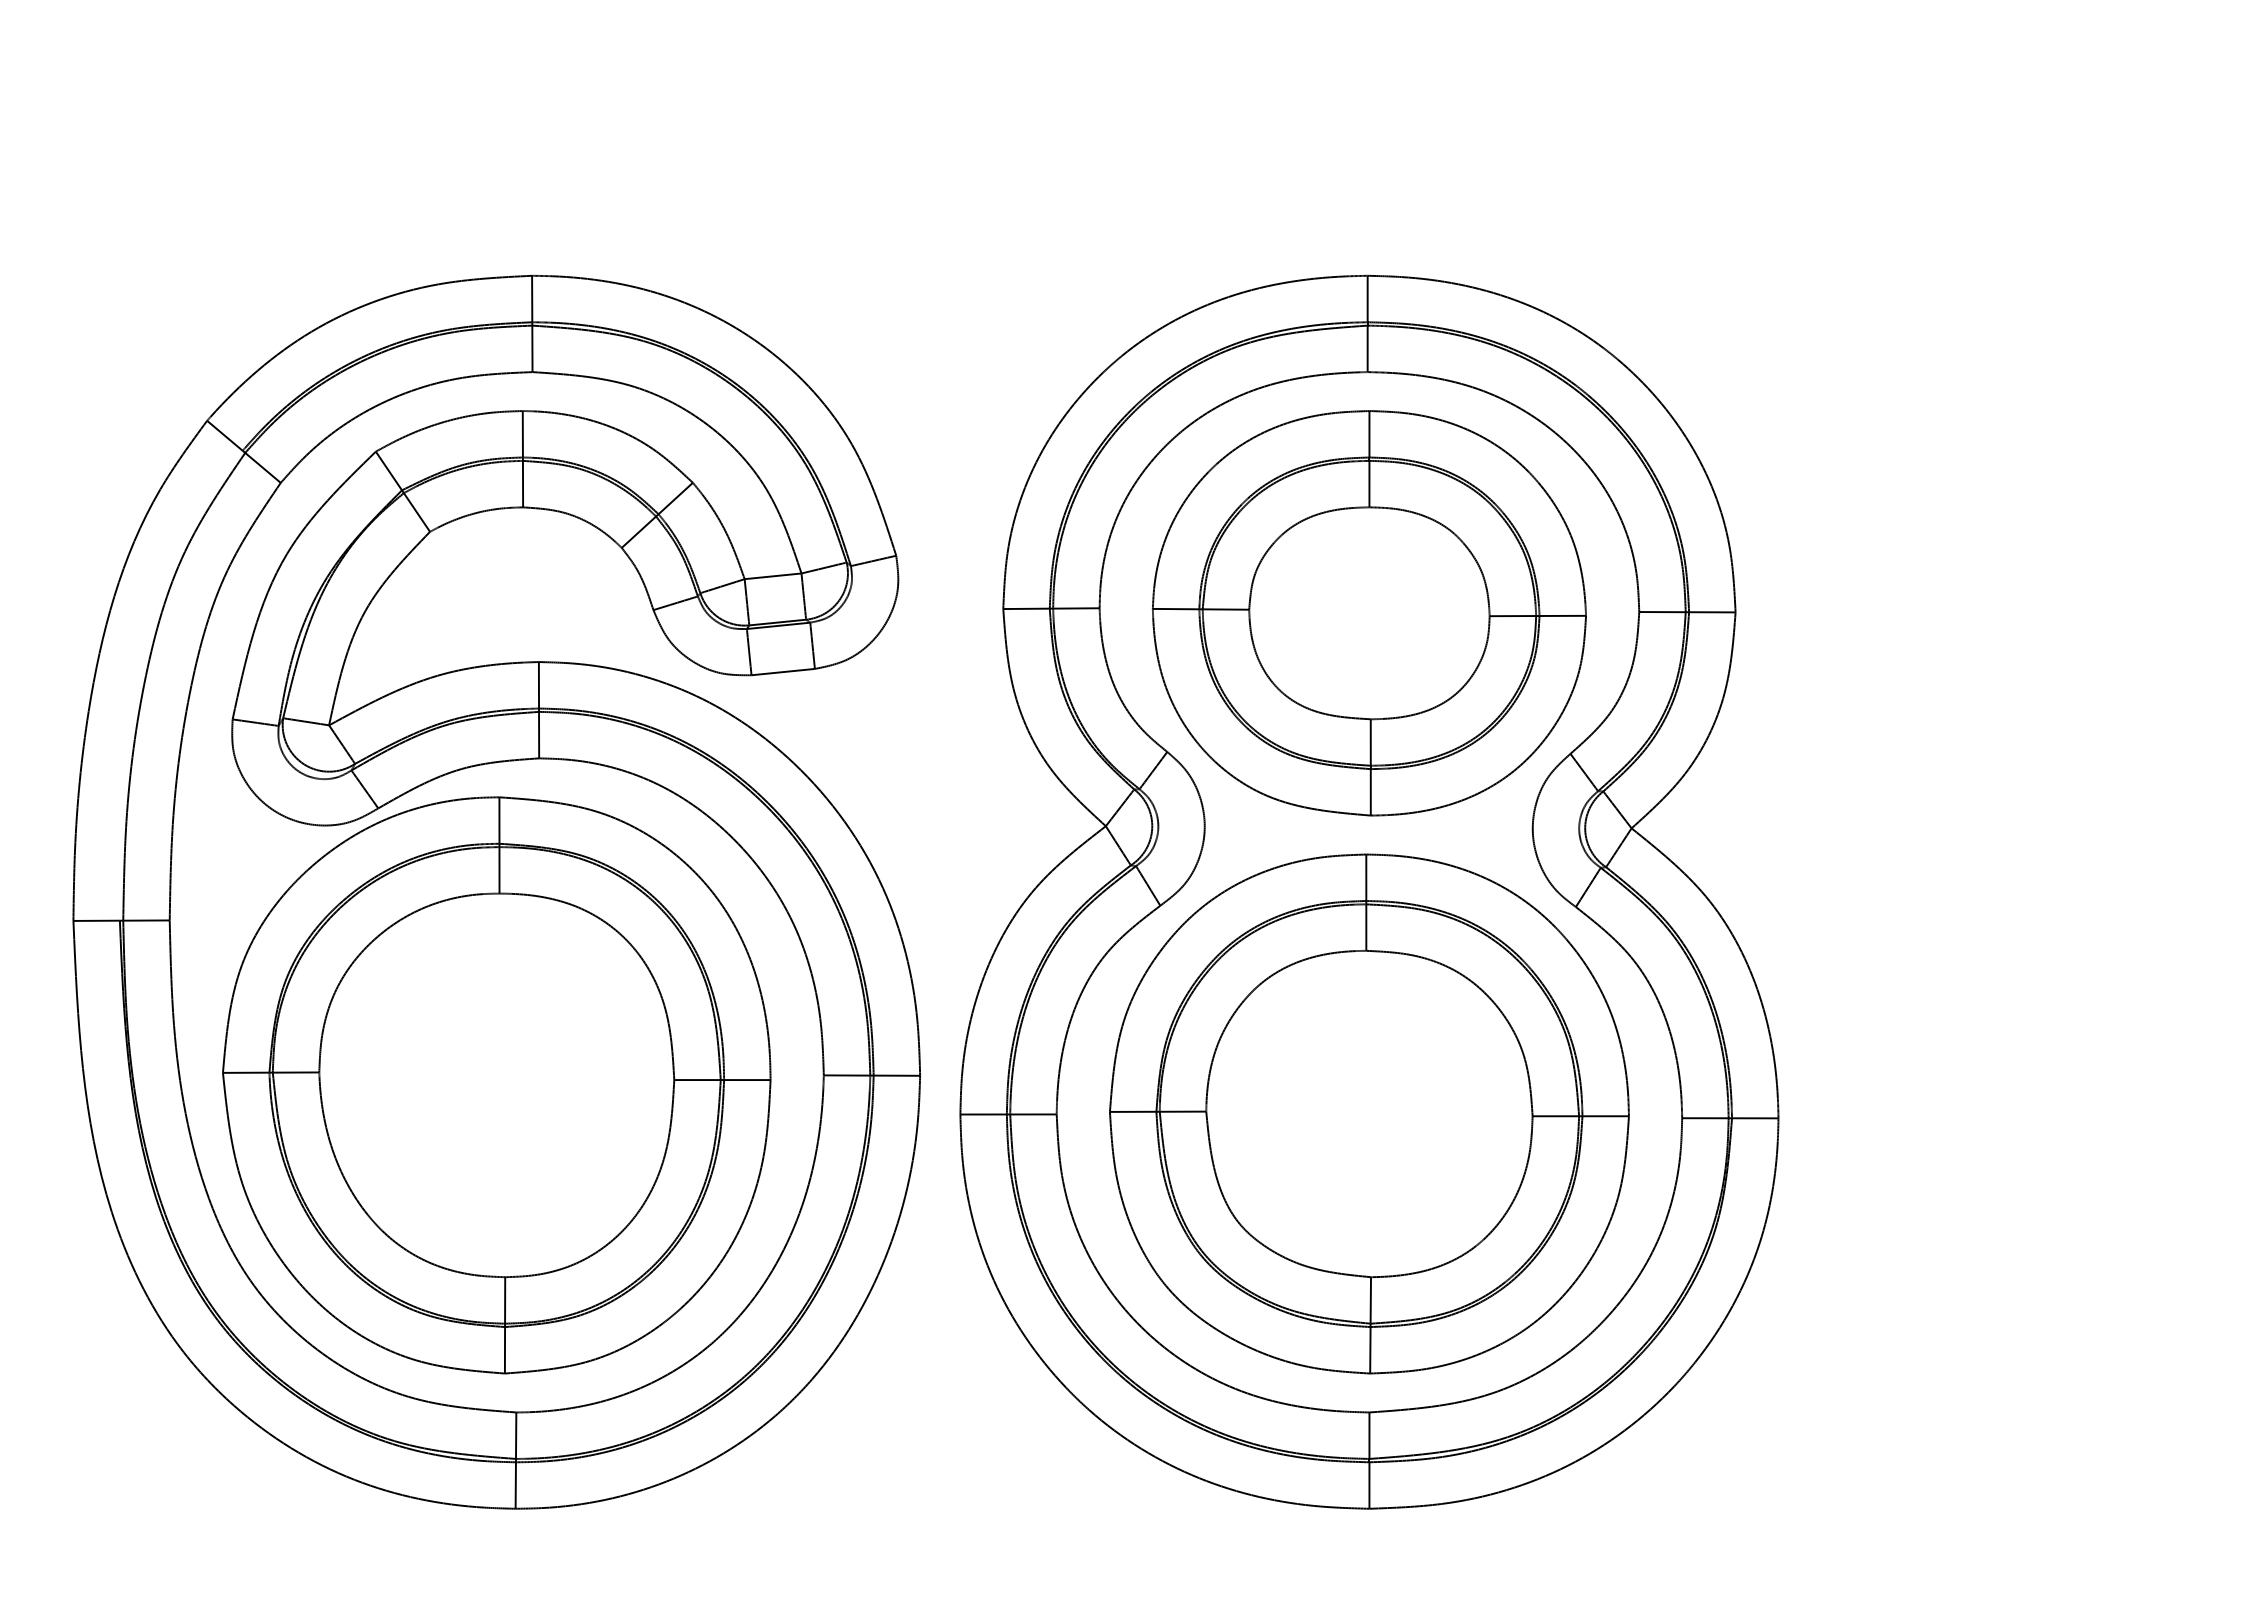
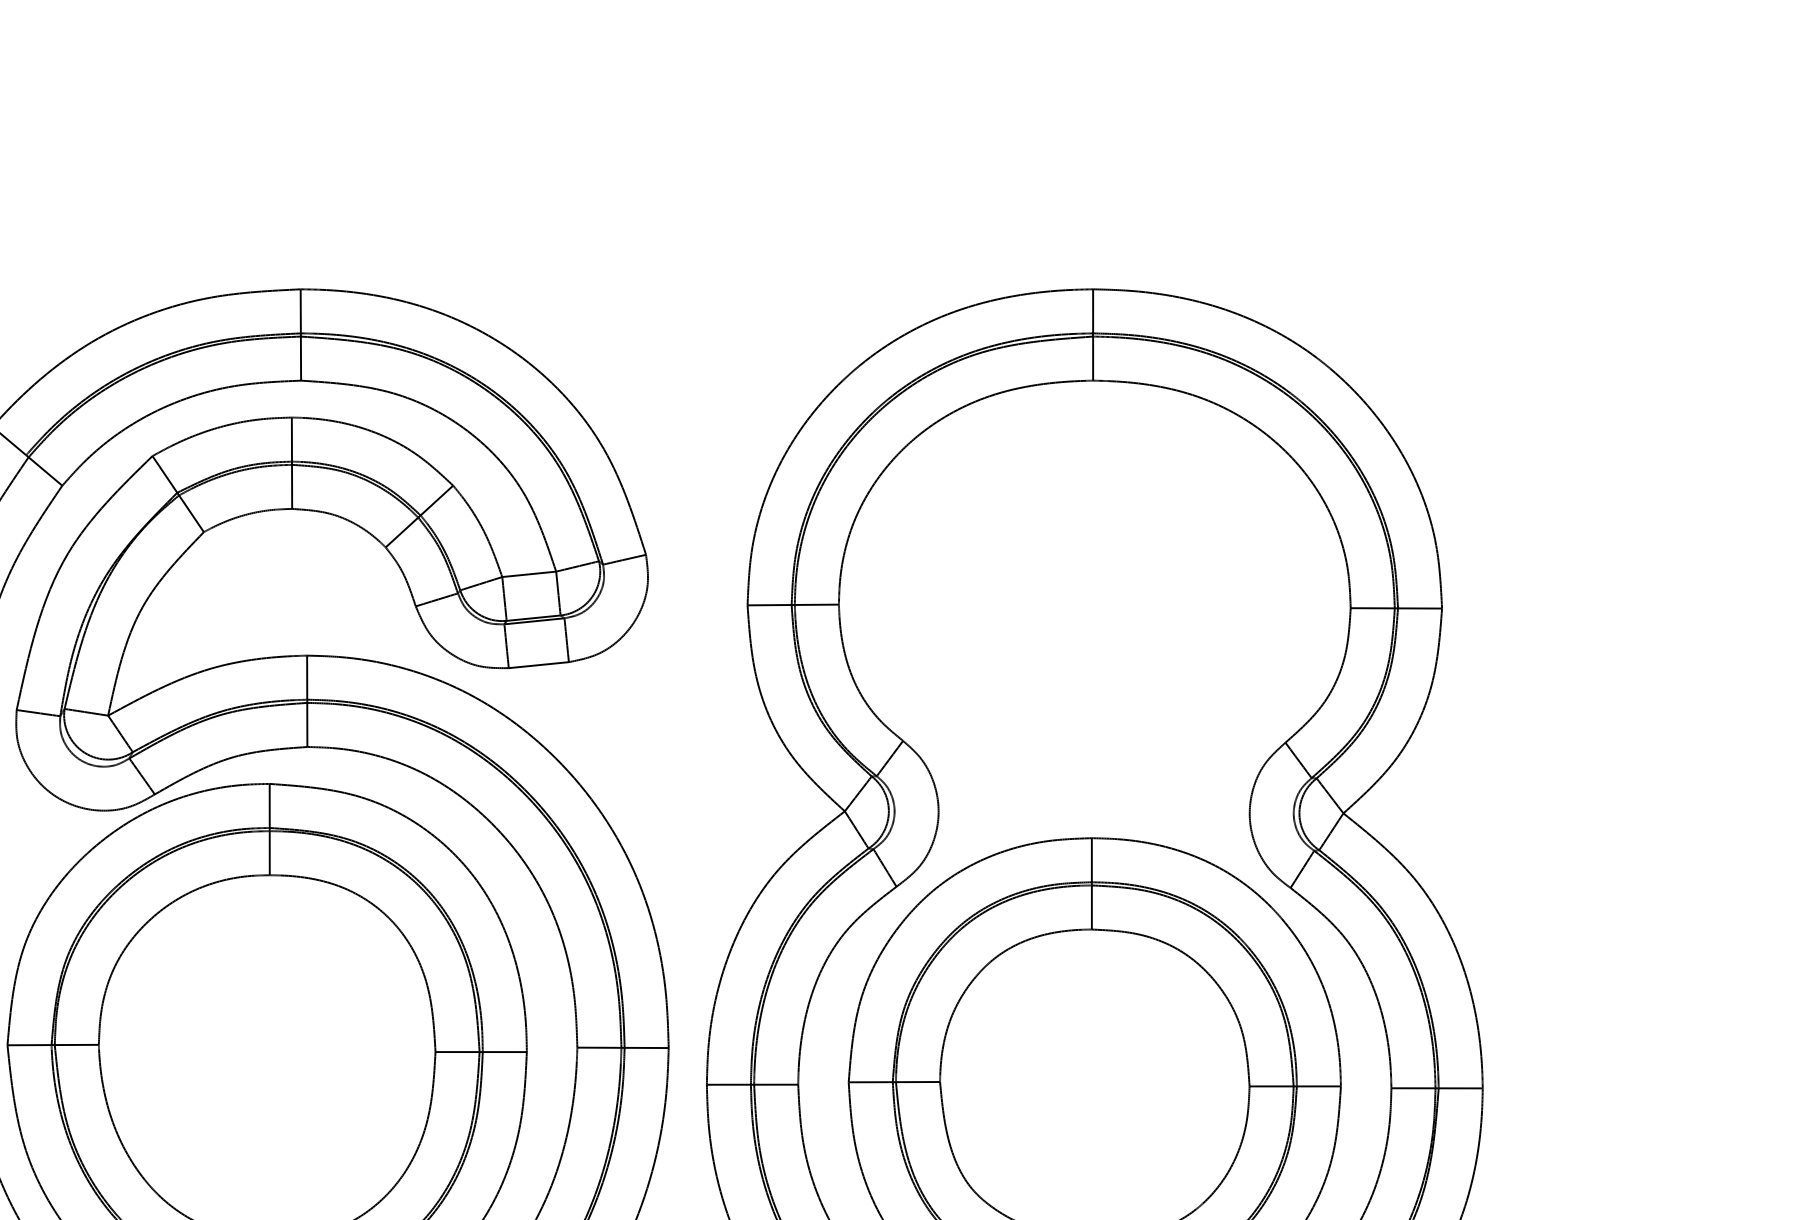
part: (1369, 613) -> (1094, 609), removed

